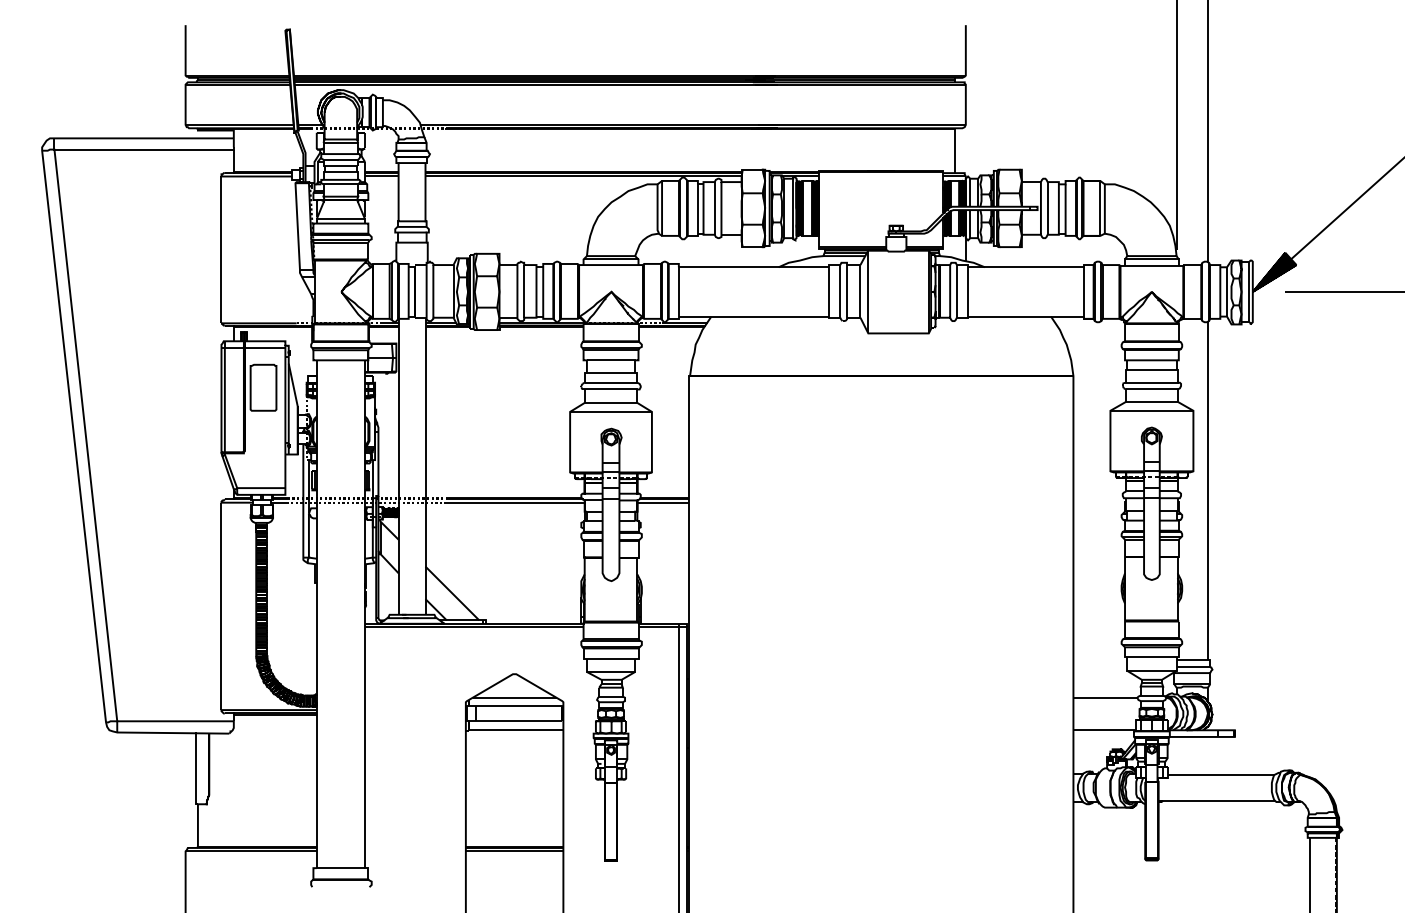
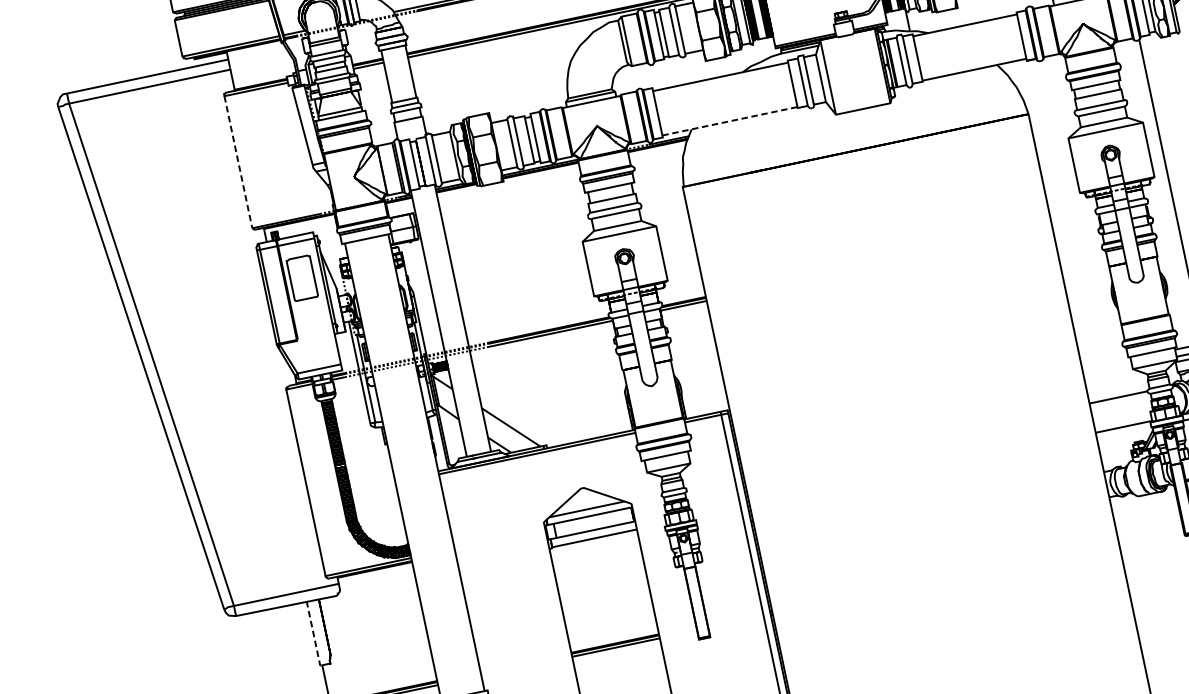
line: (221, 250) -> (238, 162), solid -> dashed
line: (754, 316) -> (730, 121), solid -> dashed
line: (195, 771) -> (313, 636), solid -> dashed

